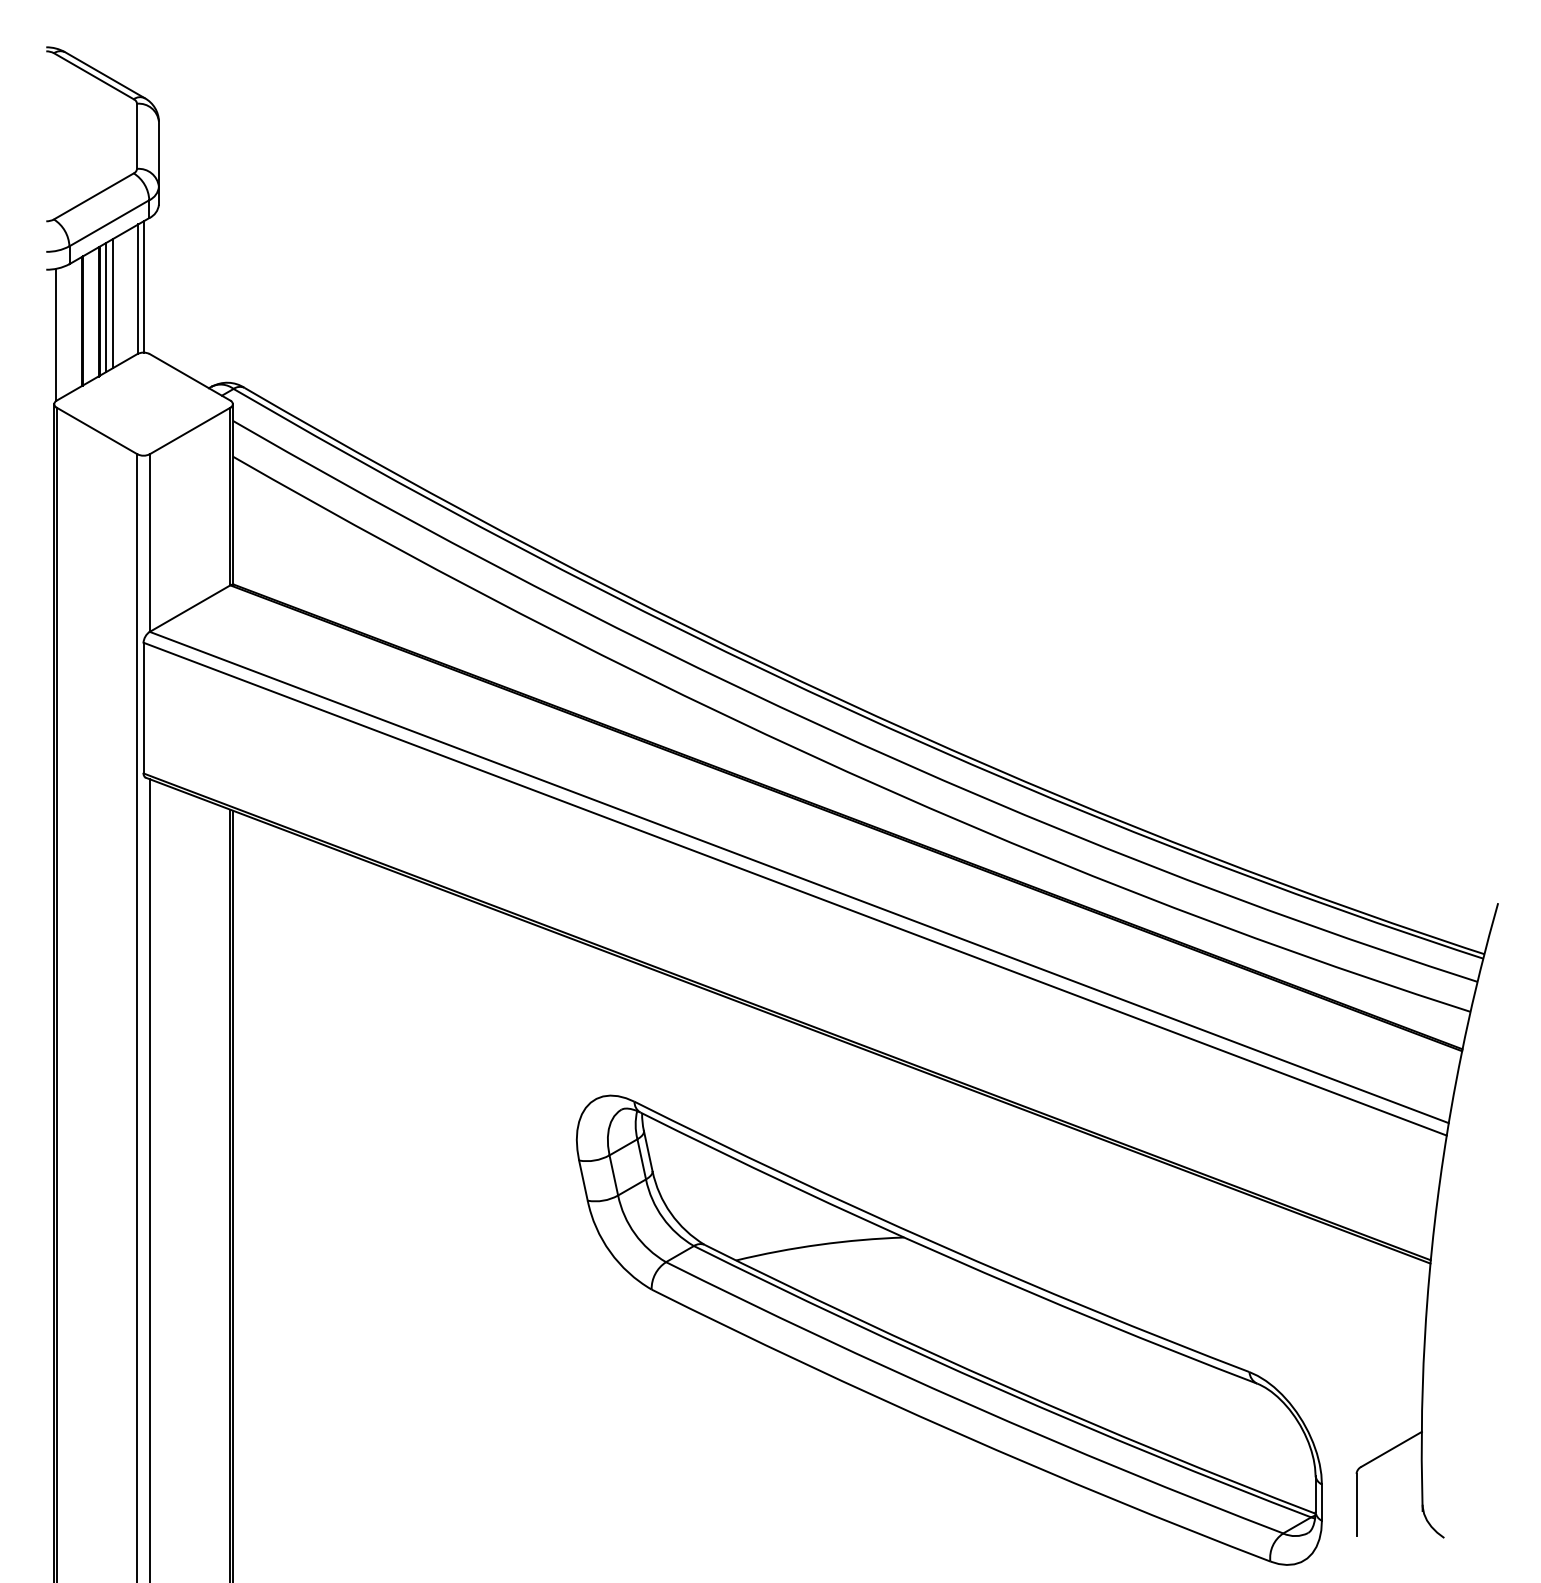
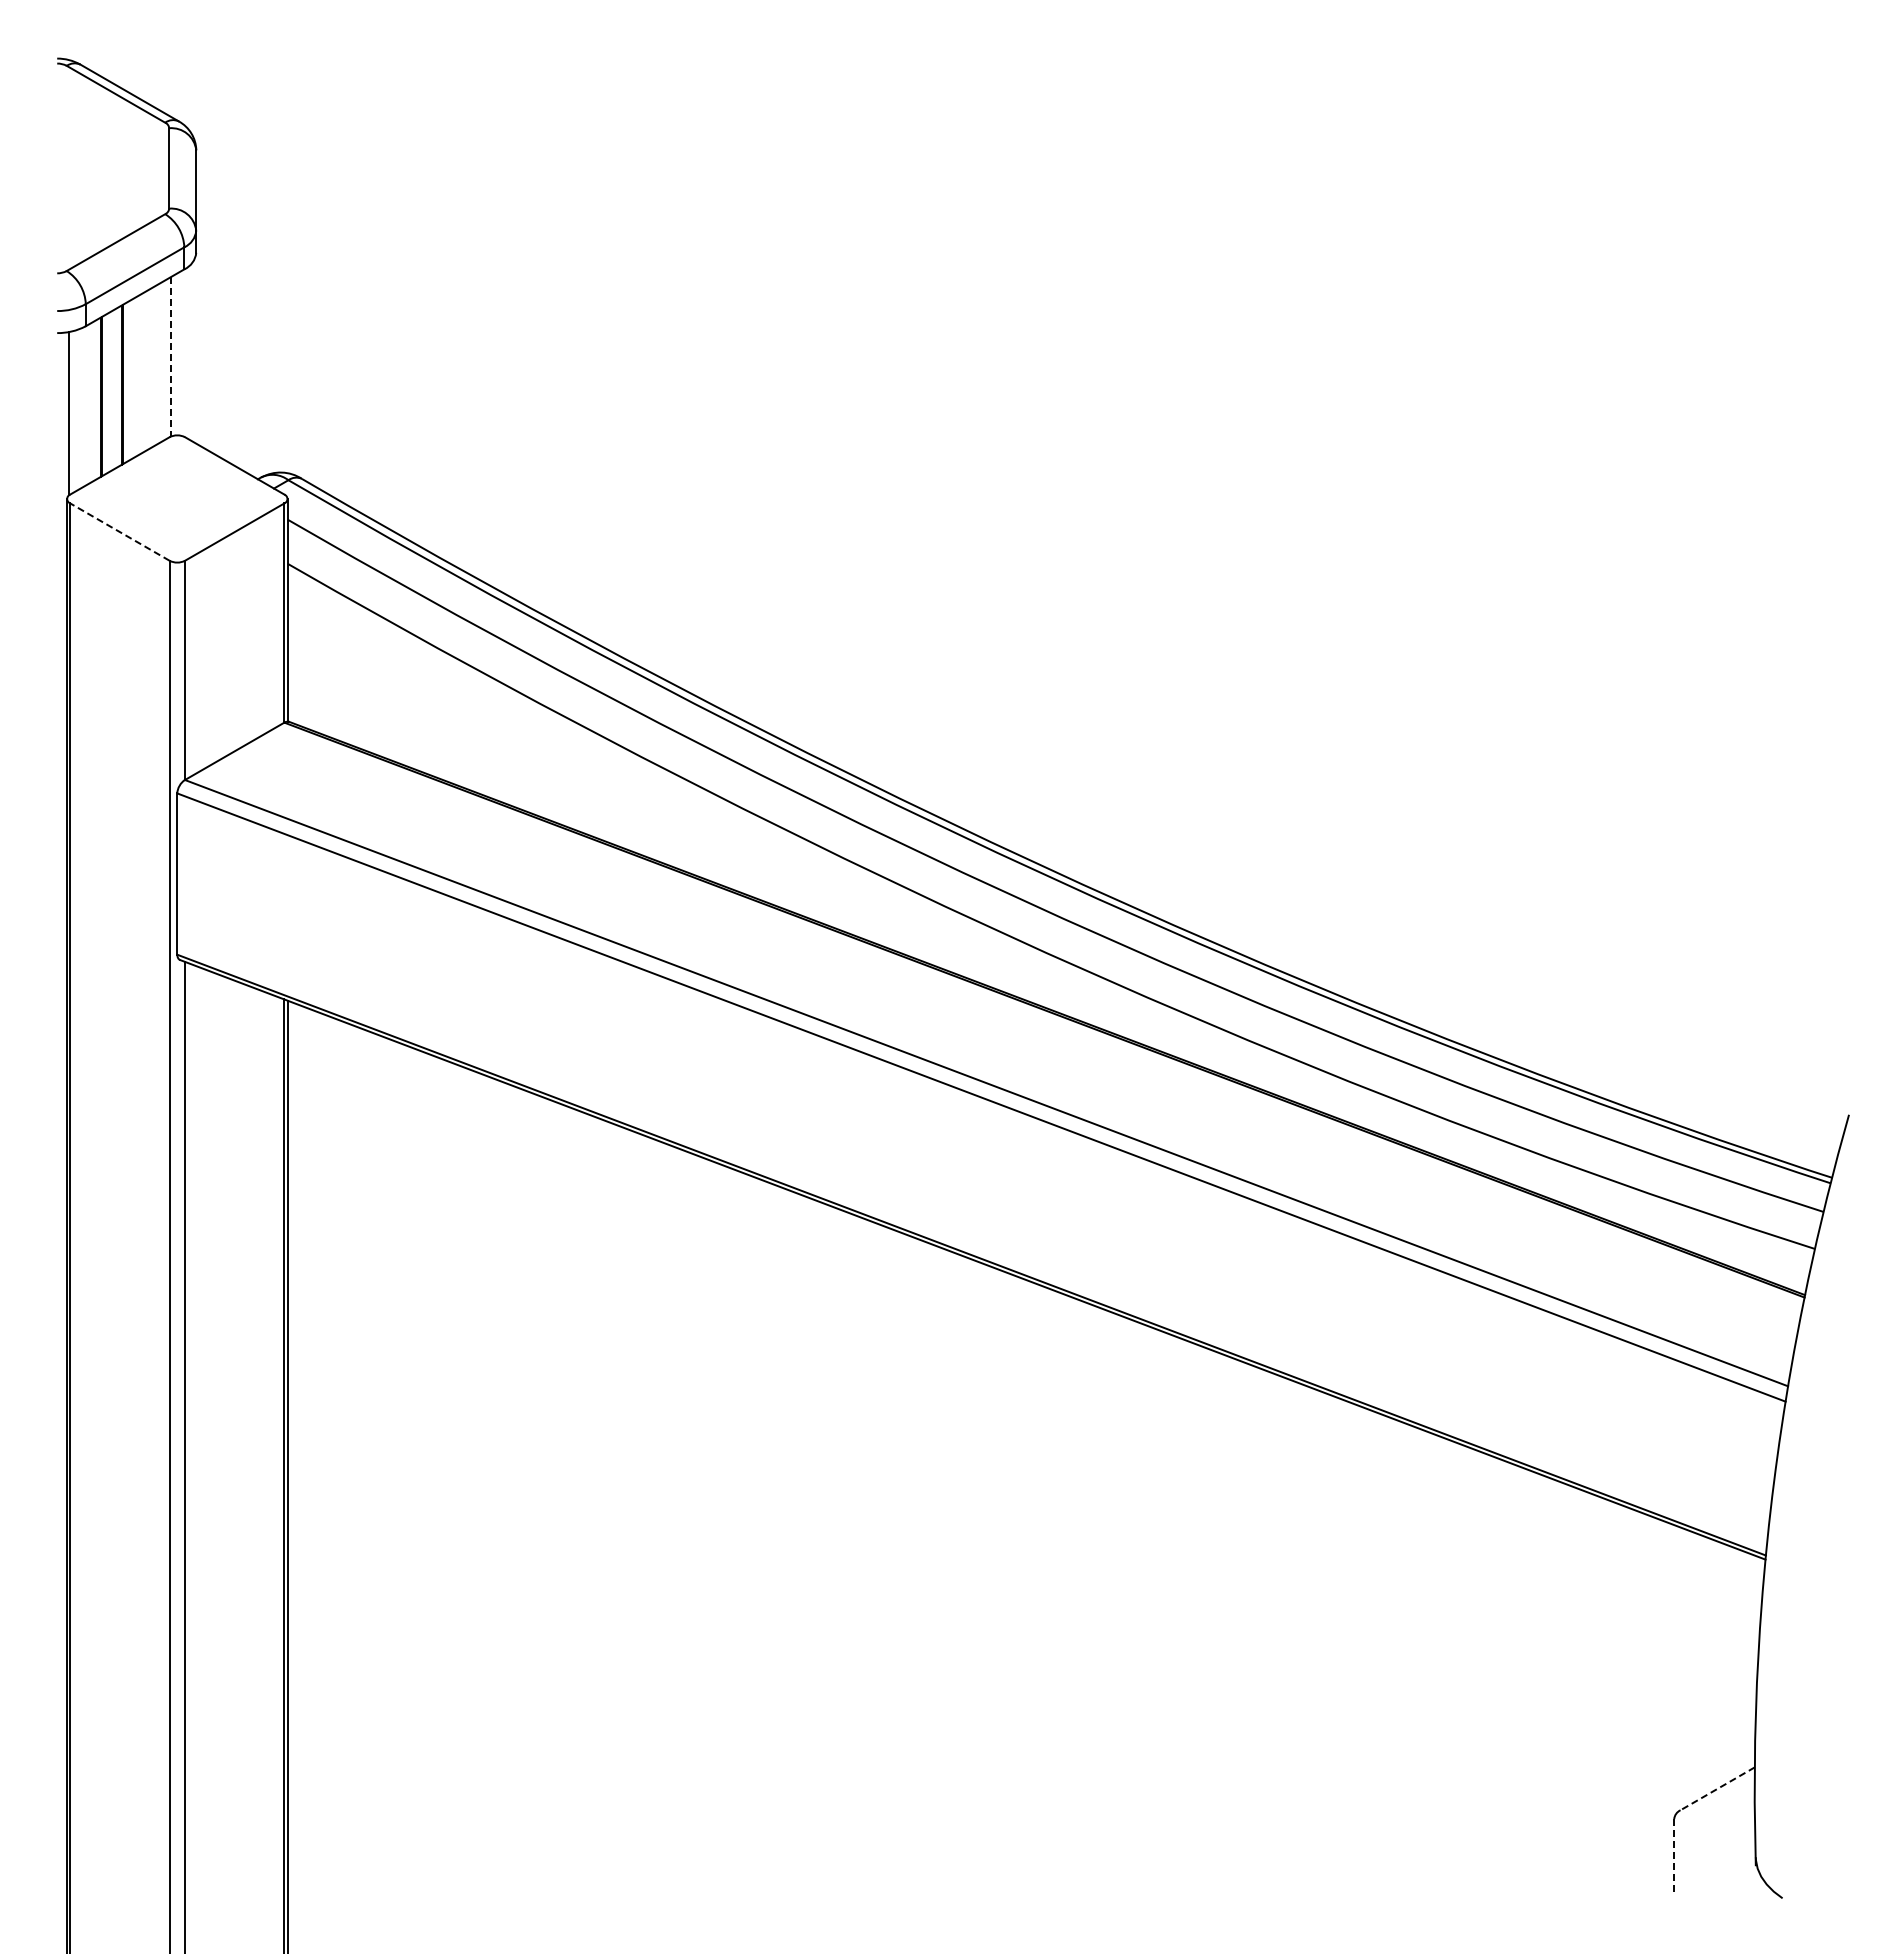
line: (143, 287) -> (177, 354), removed
line: (138, 288) -> (171, 356), solid -> dashed
line: (112, 303) -> (139, 374), removed
line: (106, 307) -> (131, 379), removed
line: (96, 430) -> (119, 531), solid -> dashed
part: (949, 1329) -> (1171, 1641), removed
line: (1391, 1449) -> (1717, 1788), solid -> dashed
line: (1356, 1504) -> (1674, 1857), solid -> dashed

